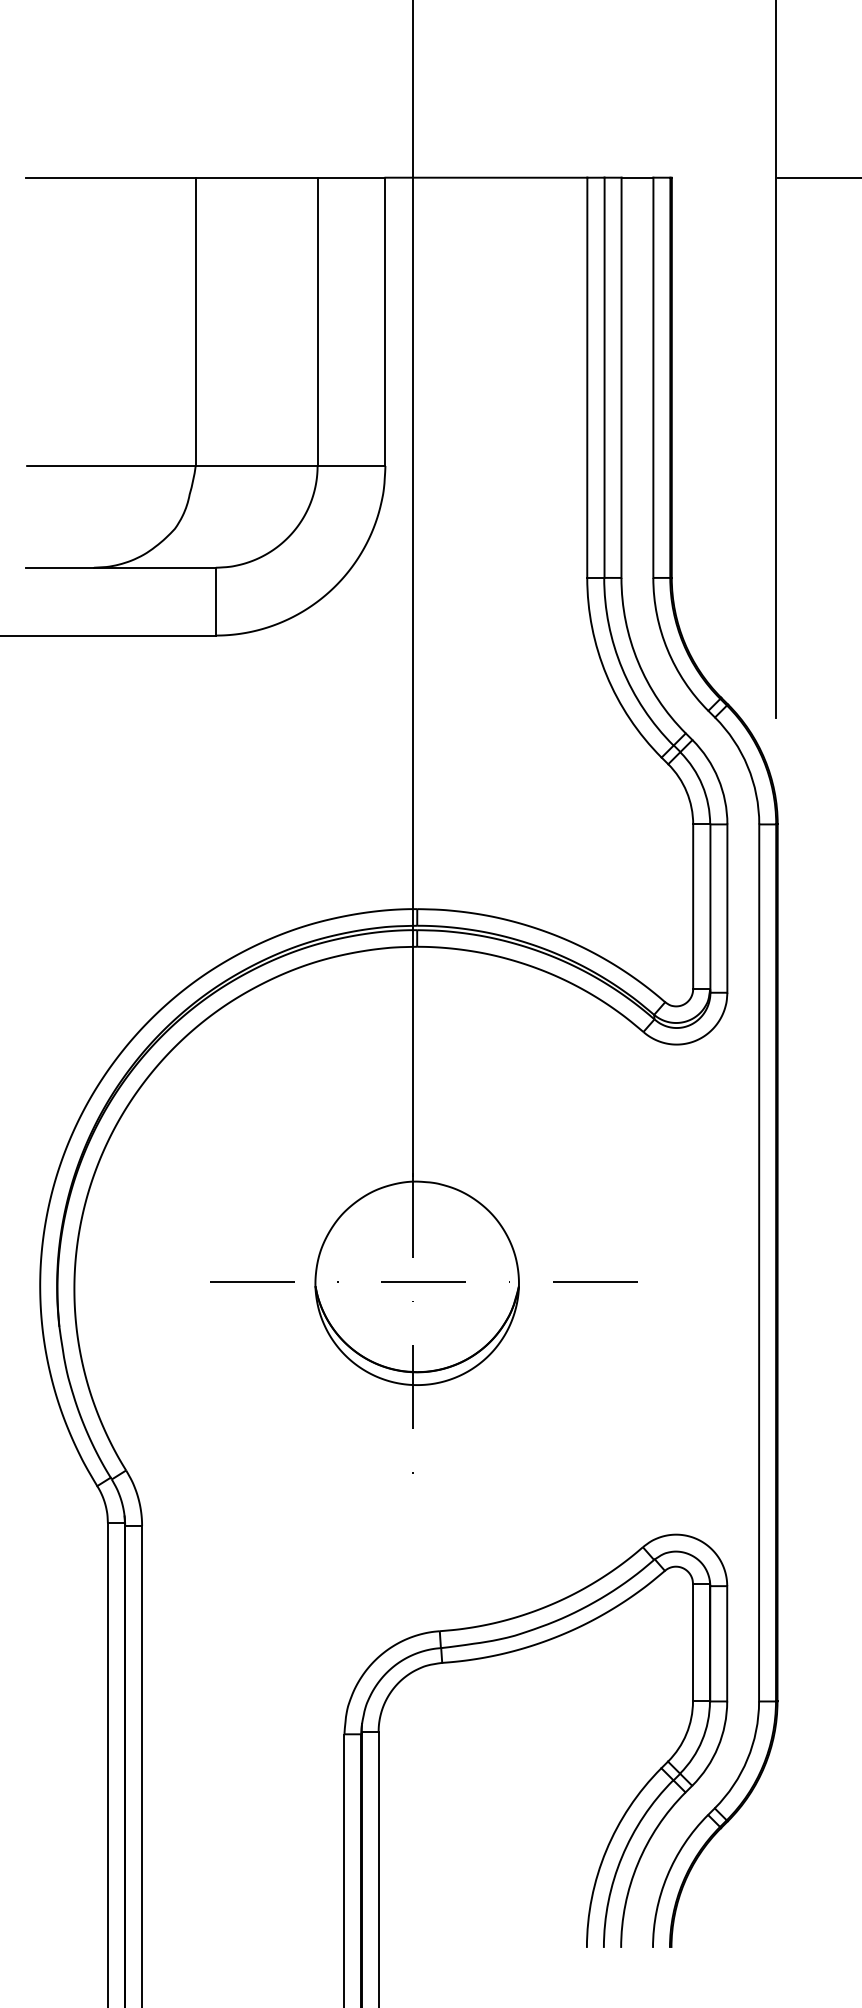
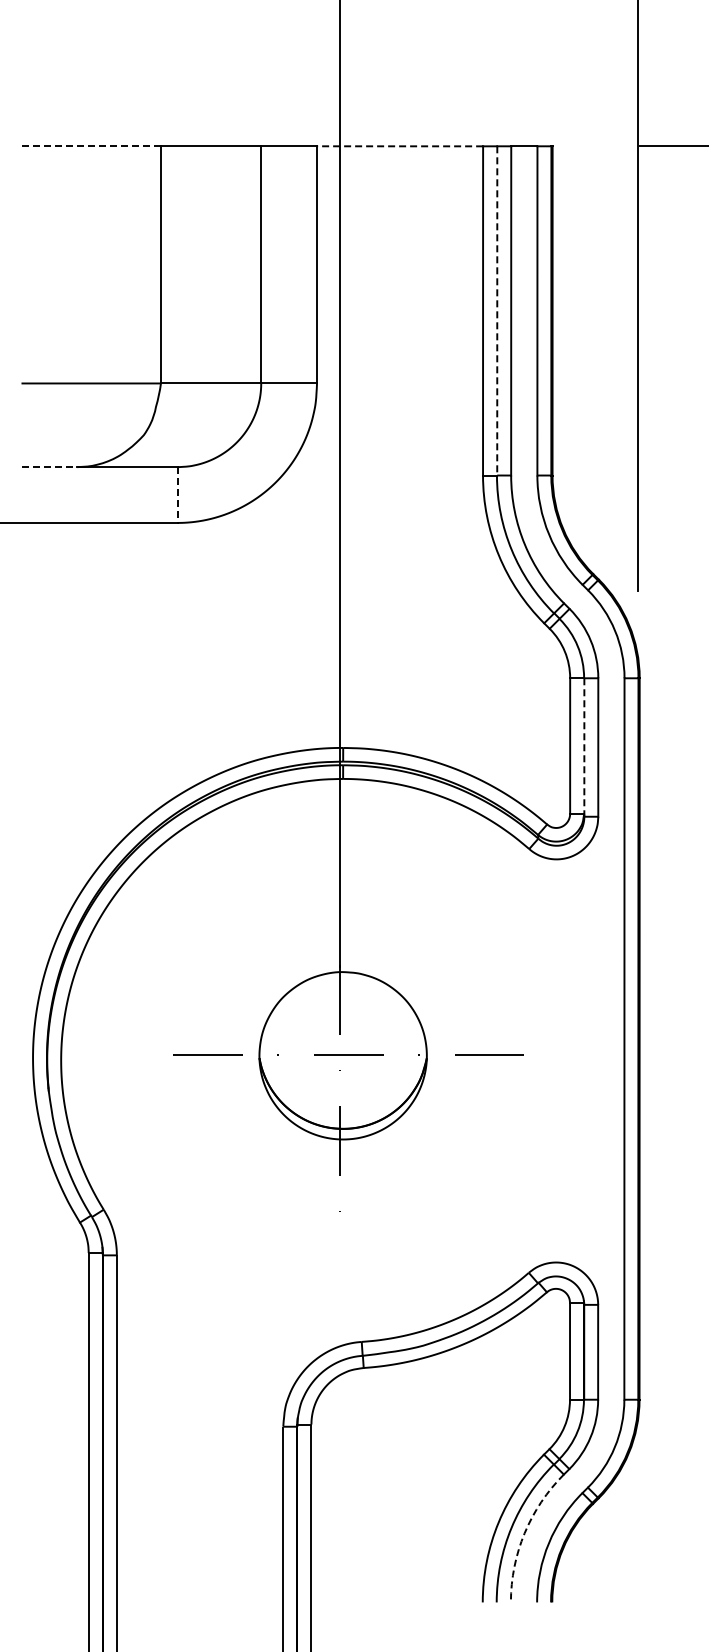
line: (111, 177) -> (91, 146), solid -> dashed
line: (485, 177) -> (399, 146), solid -> dashed
line: (604, 377) -> (497, 310), solid -> dashed
line: (60, 568) -> (49, 467), solid -> dashed
line: (215, 602) -> (177, 495), solid -> dashed
line: (710, 909) -> (584, 748), solid -> dashed
arc: (637, 1864) -> (524, 1533), solid -> dashed

